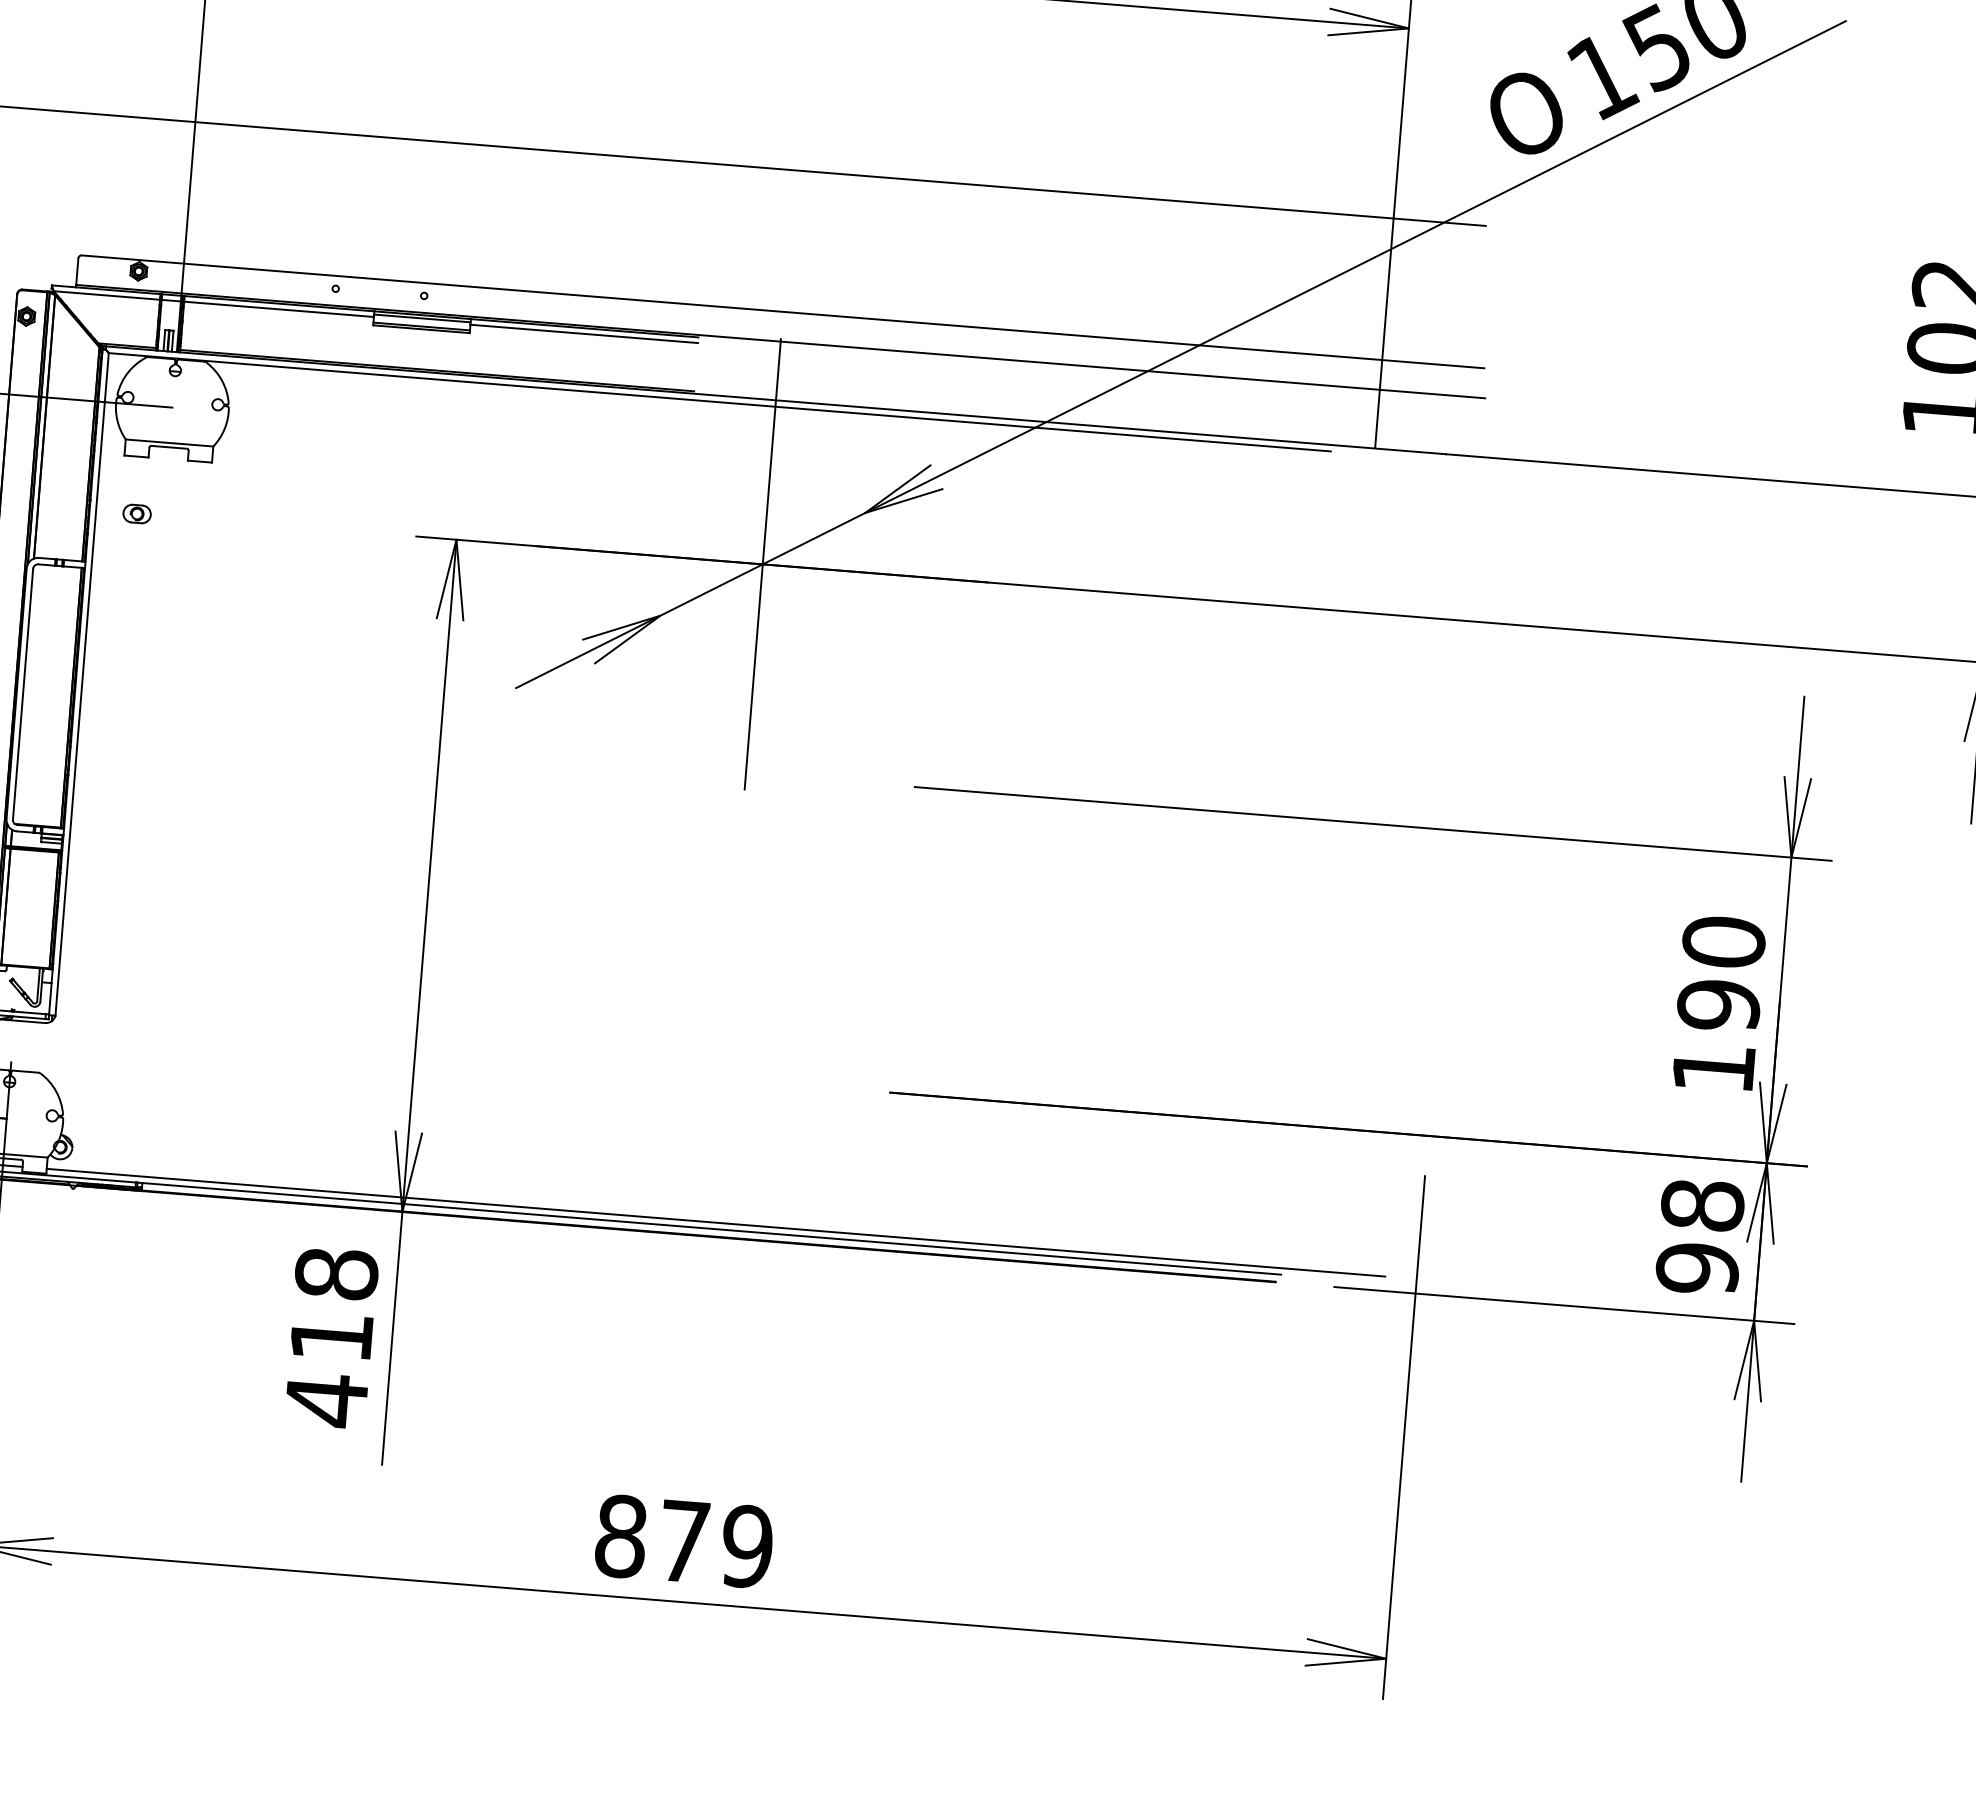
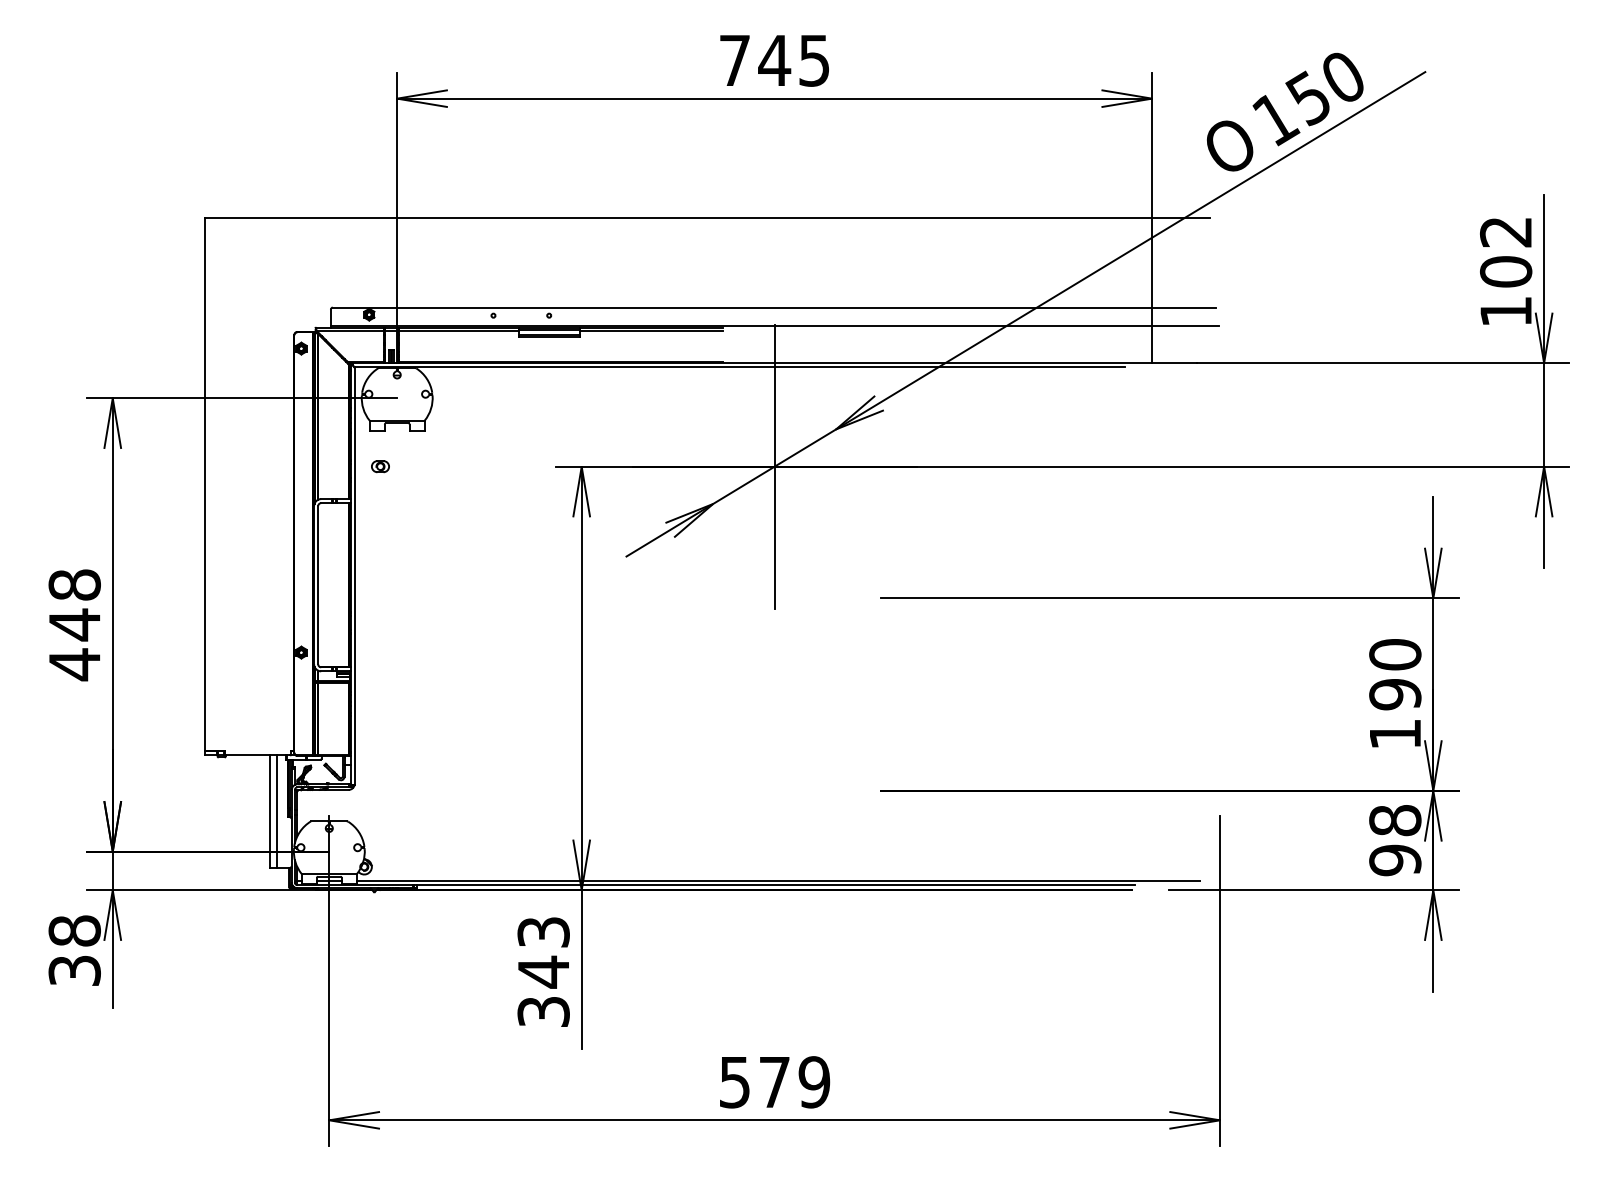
text: (331, 1337) -> (543, 972), 418 -> 343
text: (620, 1536) -> (734, 1082), 879 -> 579

